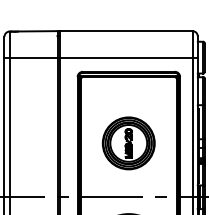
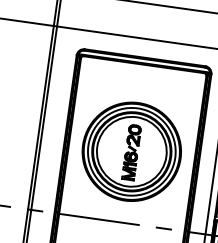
part: (128, 143) -> (131, 151), size x1.43

